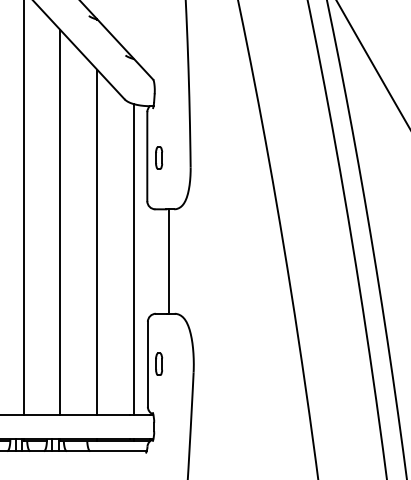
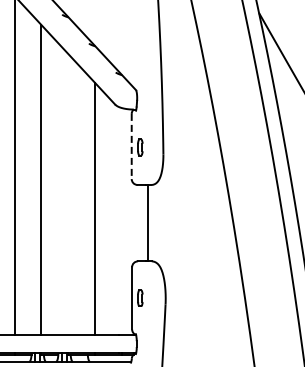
line: (147, 156) -> (131, 146), solid -> dashed
line: (60, 222) -> (68, 194), removed
line: (133, 259) -> (121, 221), removed

